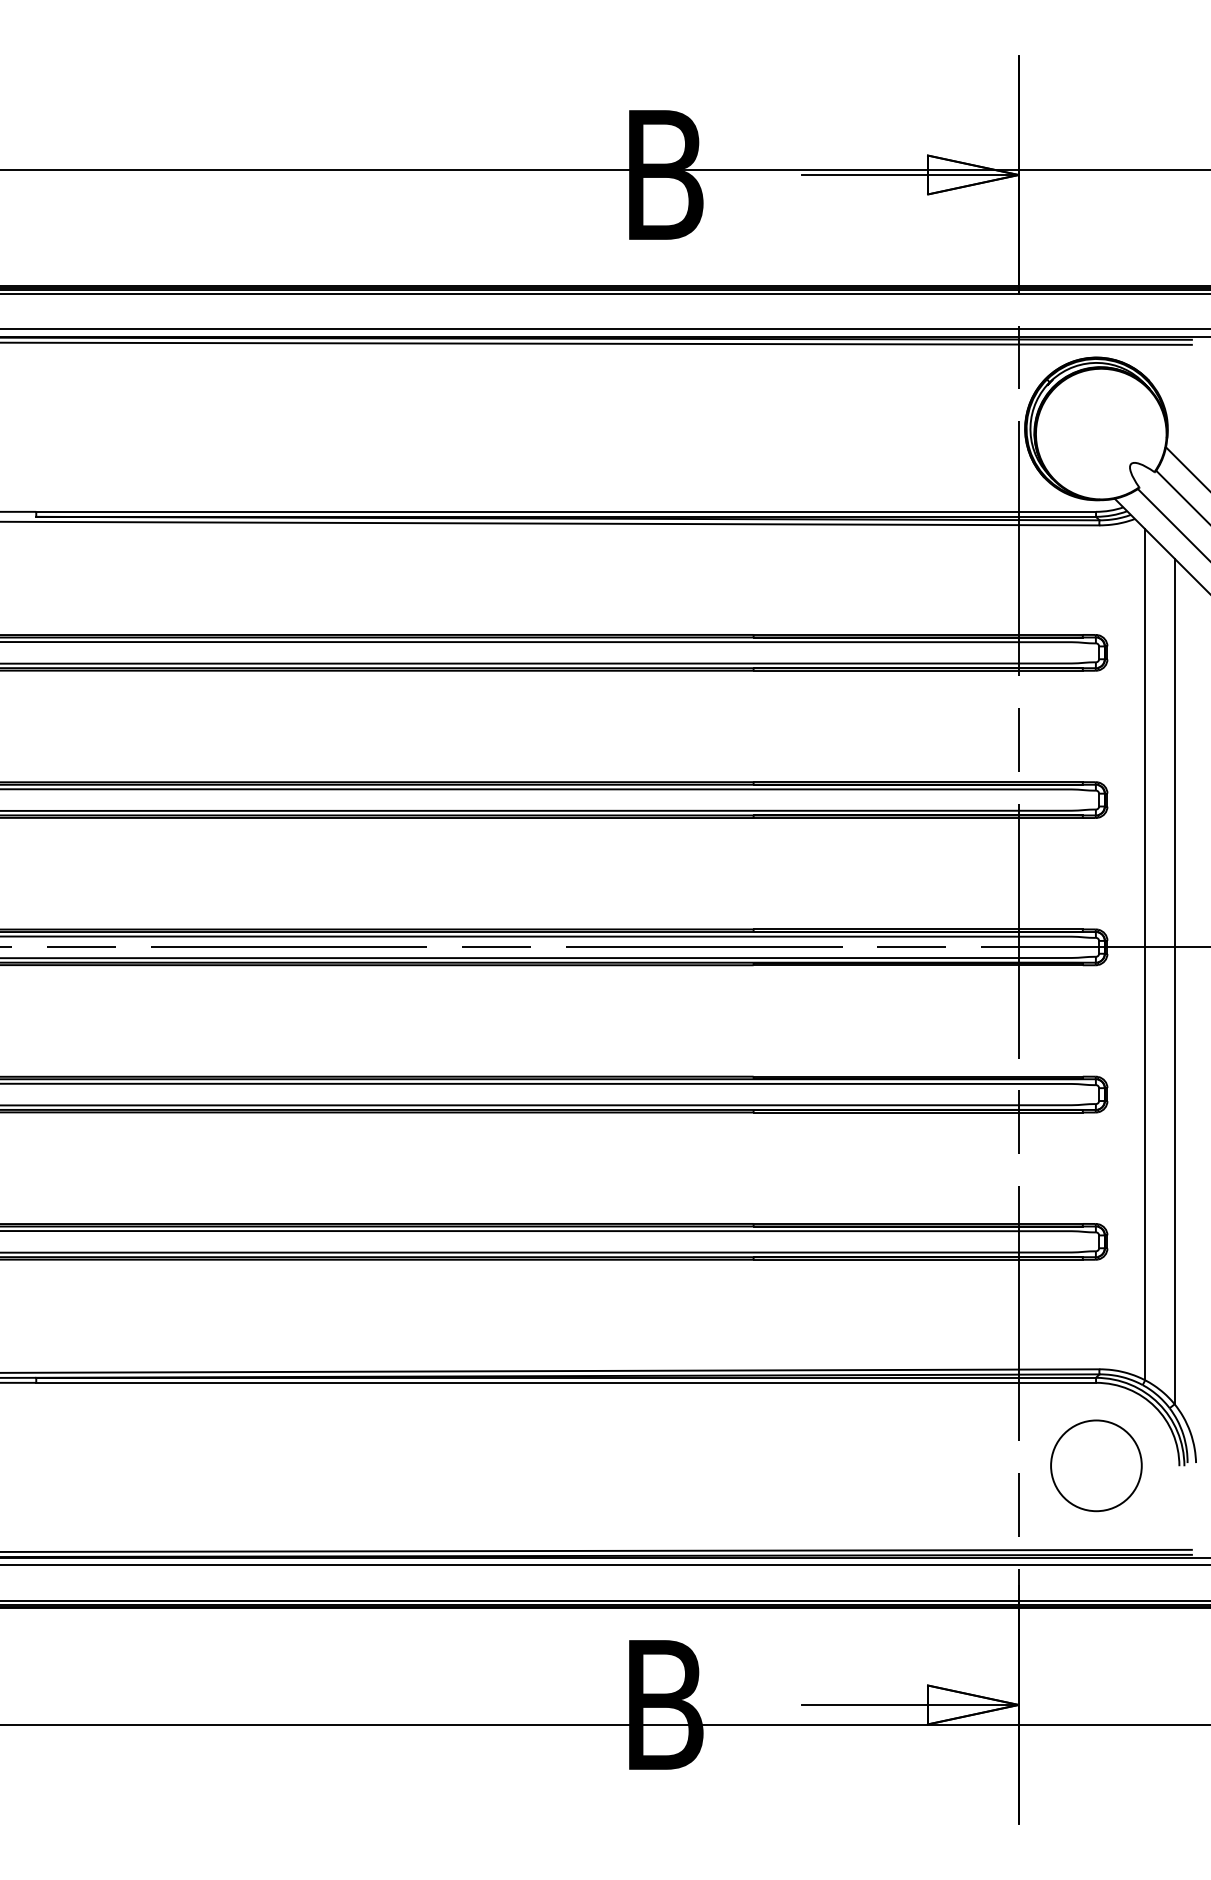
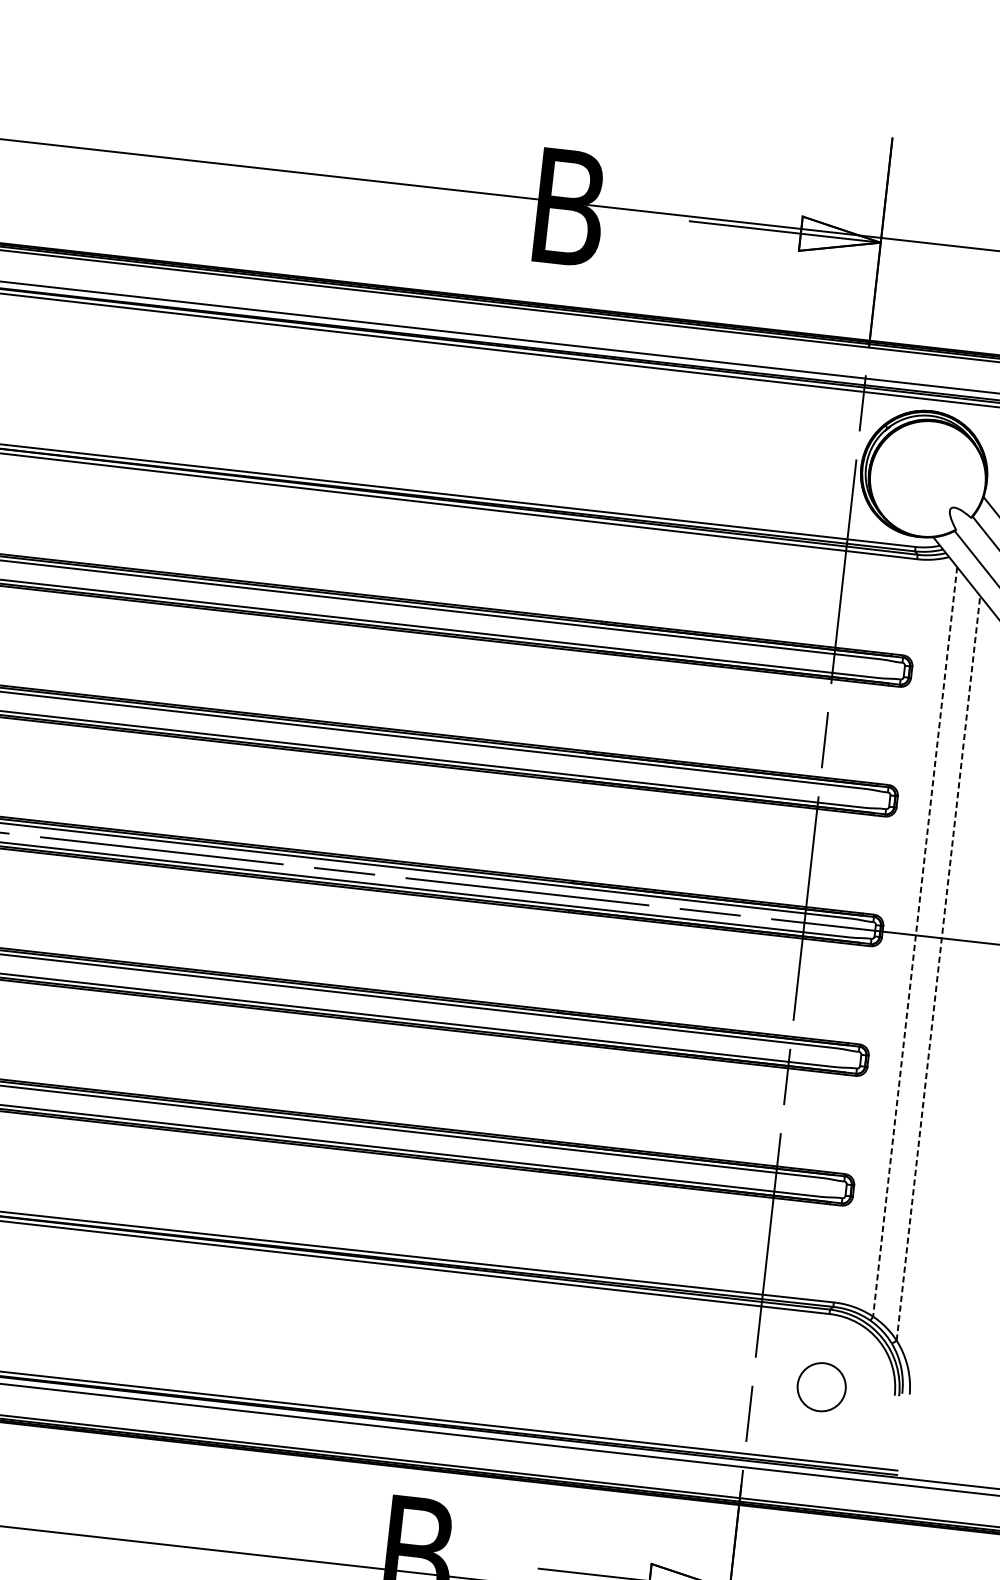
line: (1145, 954) -> (915, 941), solid -> dashed
line: (1174, 981) -> (938, 968), solid -> dashed
circle: (1096, 1465) -> (821, 1386), size x0.6

